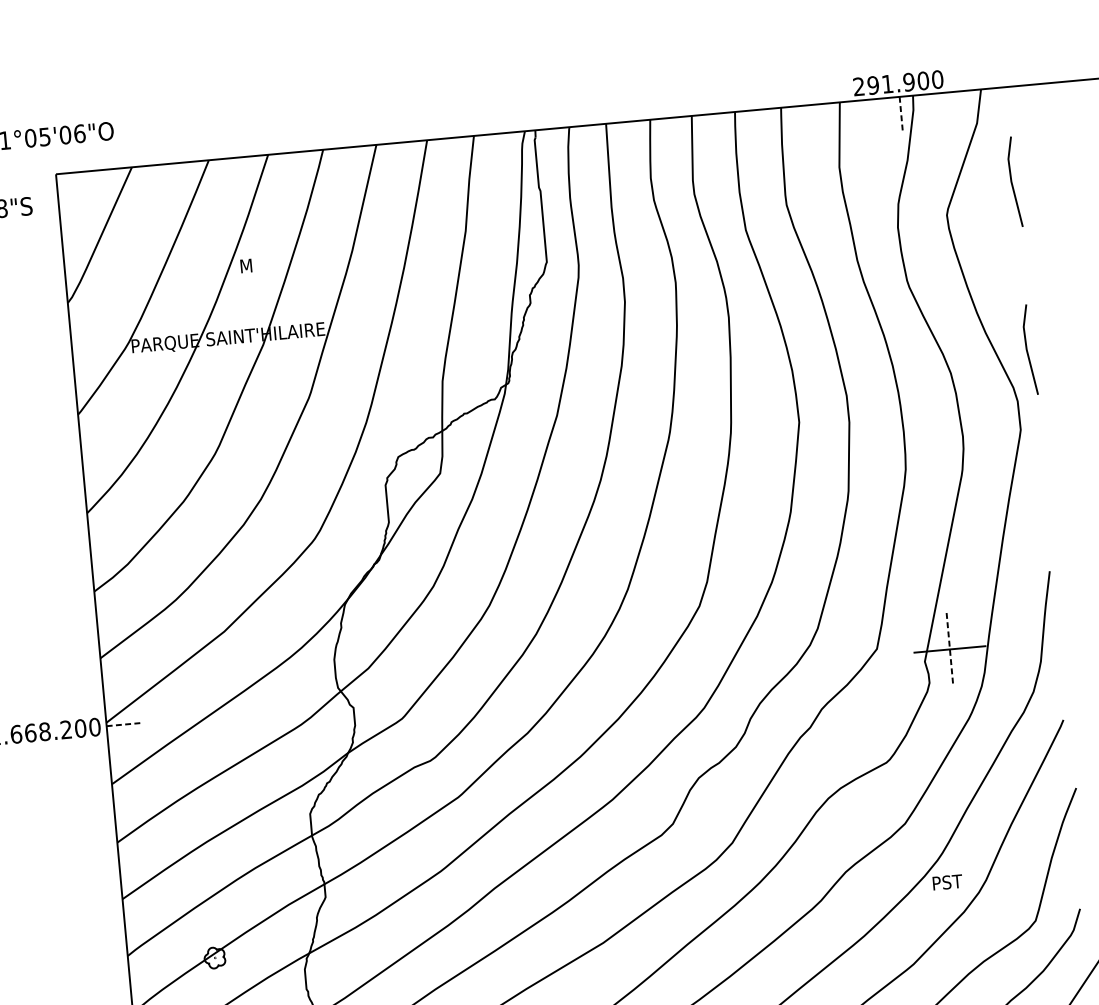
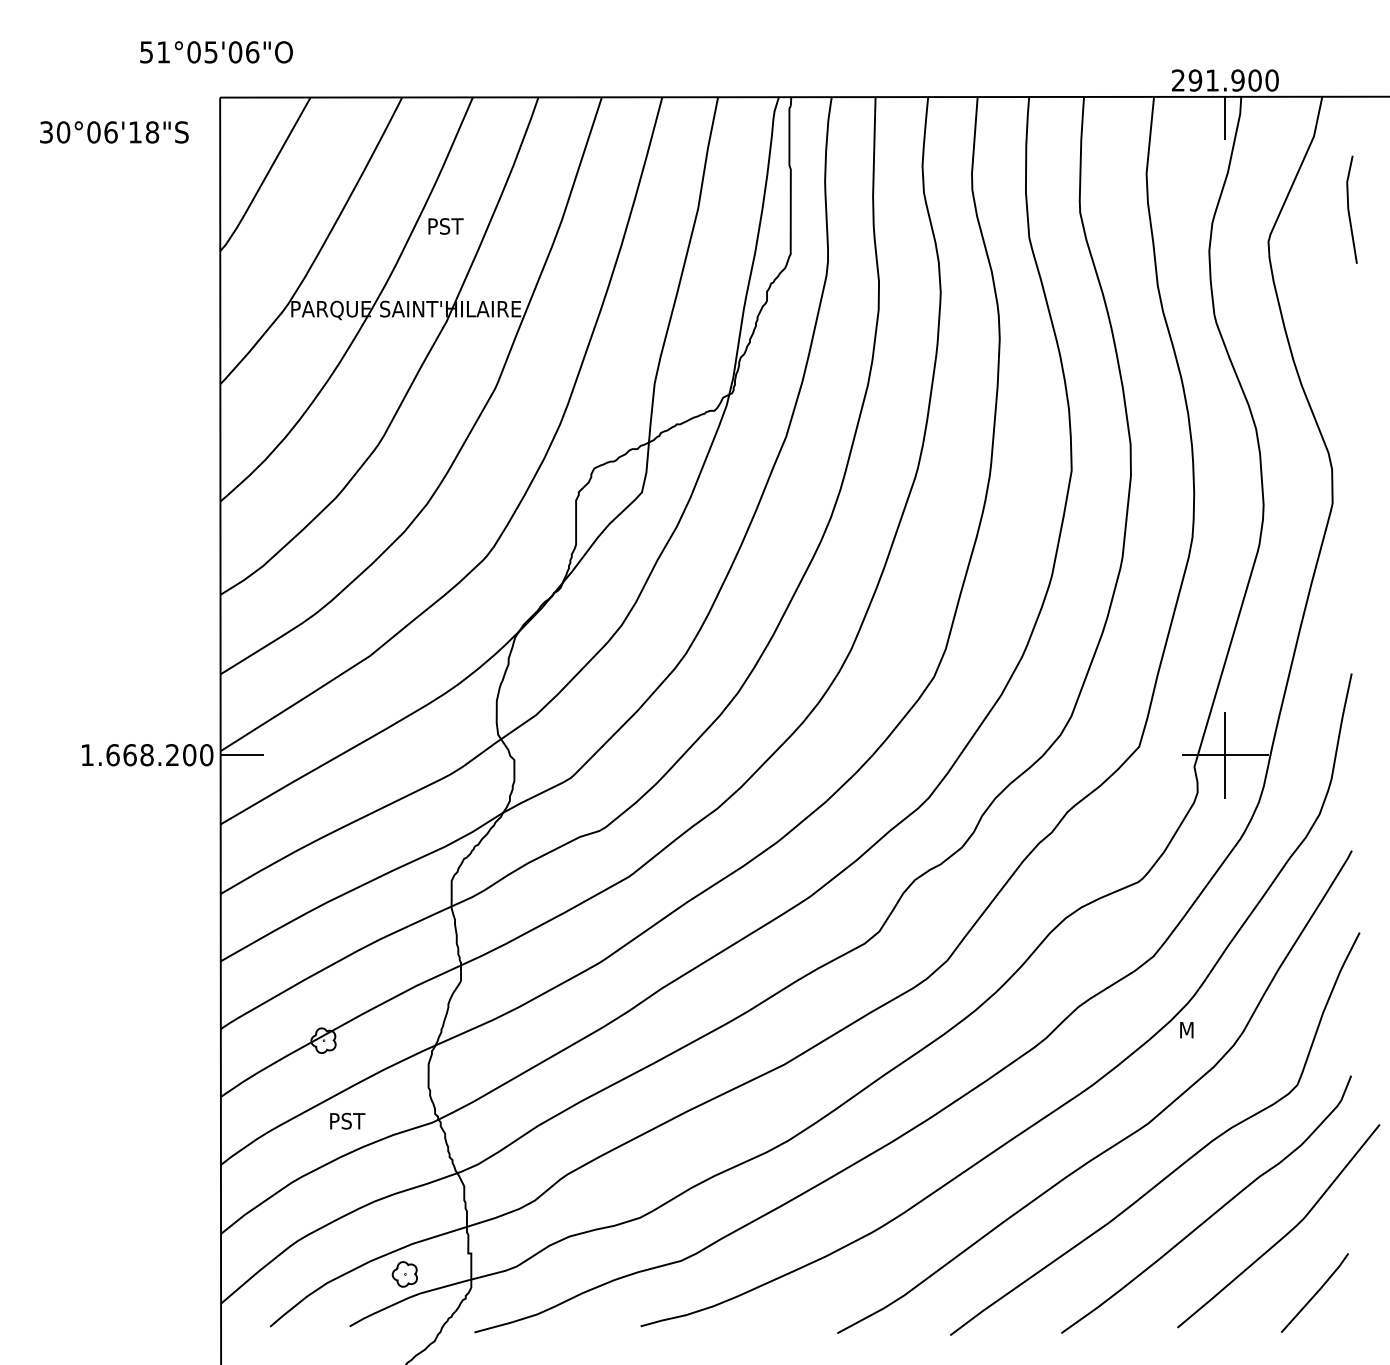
line: (901, 115) -> (1225, 118), dashed -> solid
text: (255, 265) -> (446, 226), M -> PST
line: (1027, 349) -> (1349, 409), removed
line: (950, 649) -> (1225, 755), dashed -> solid
line: (125, 724) -> (242, 755), dashed -> solid
text: (948, 881) -> (1198, 1029), PST -> M

